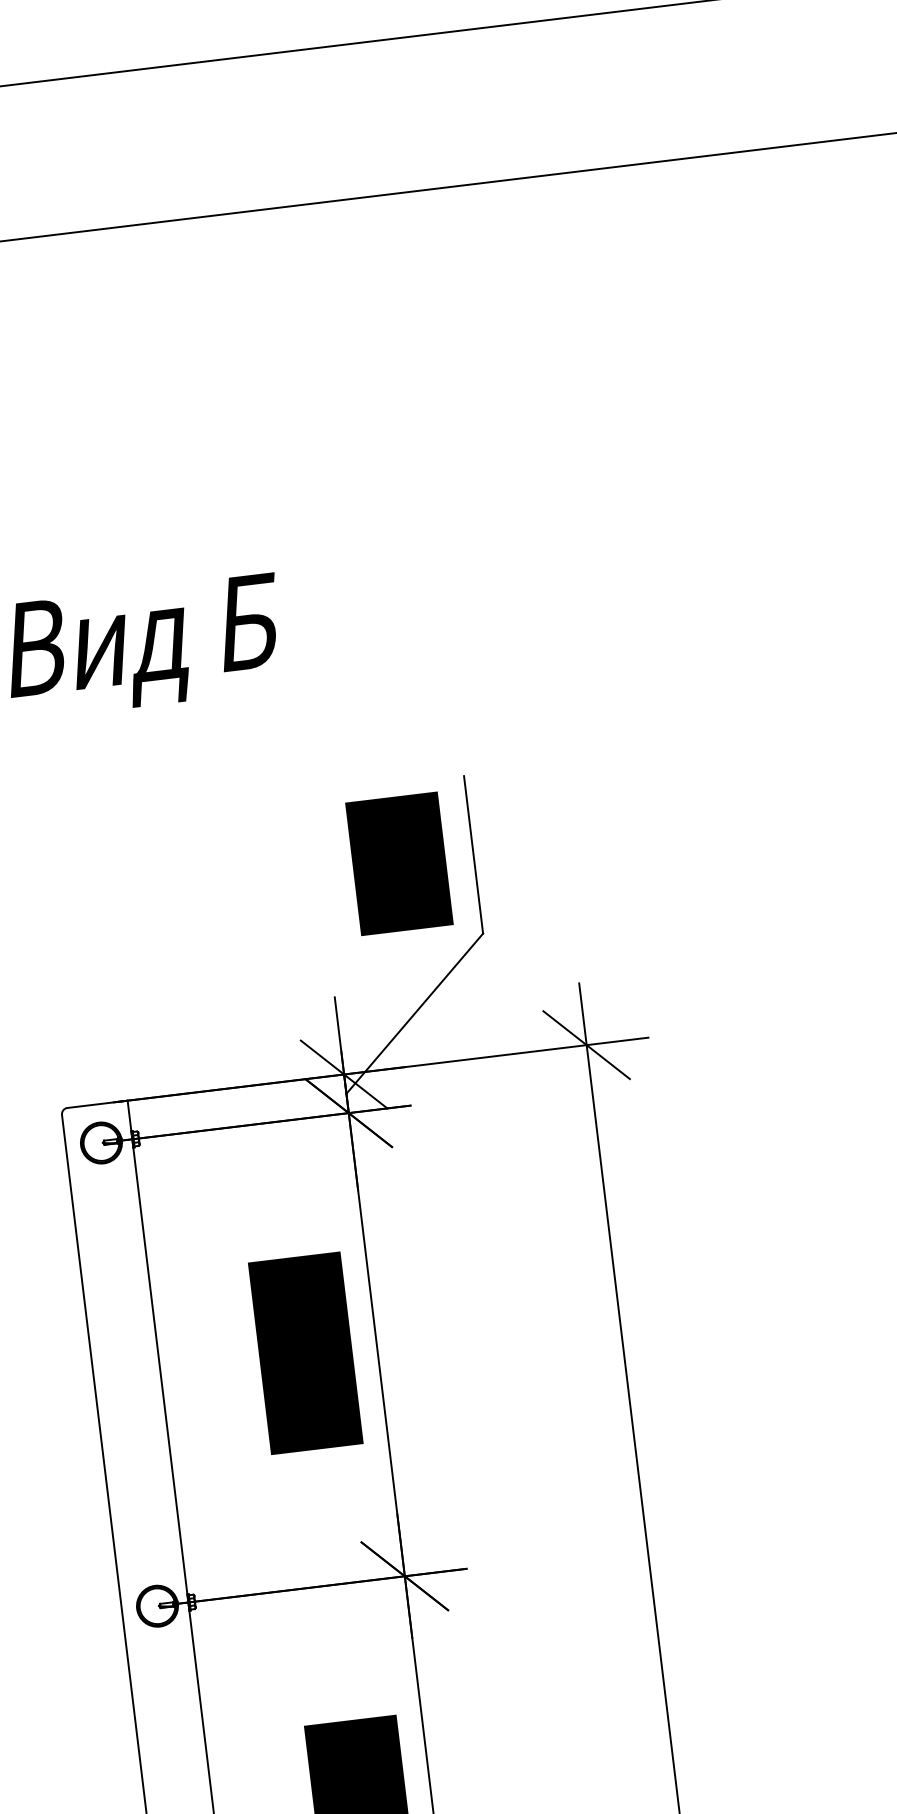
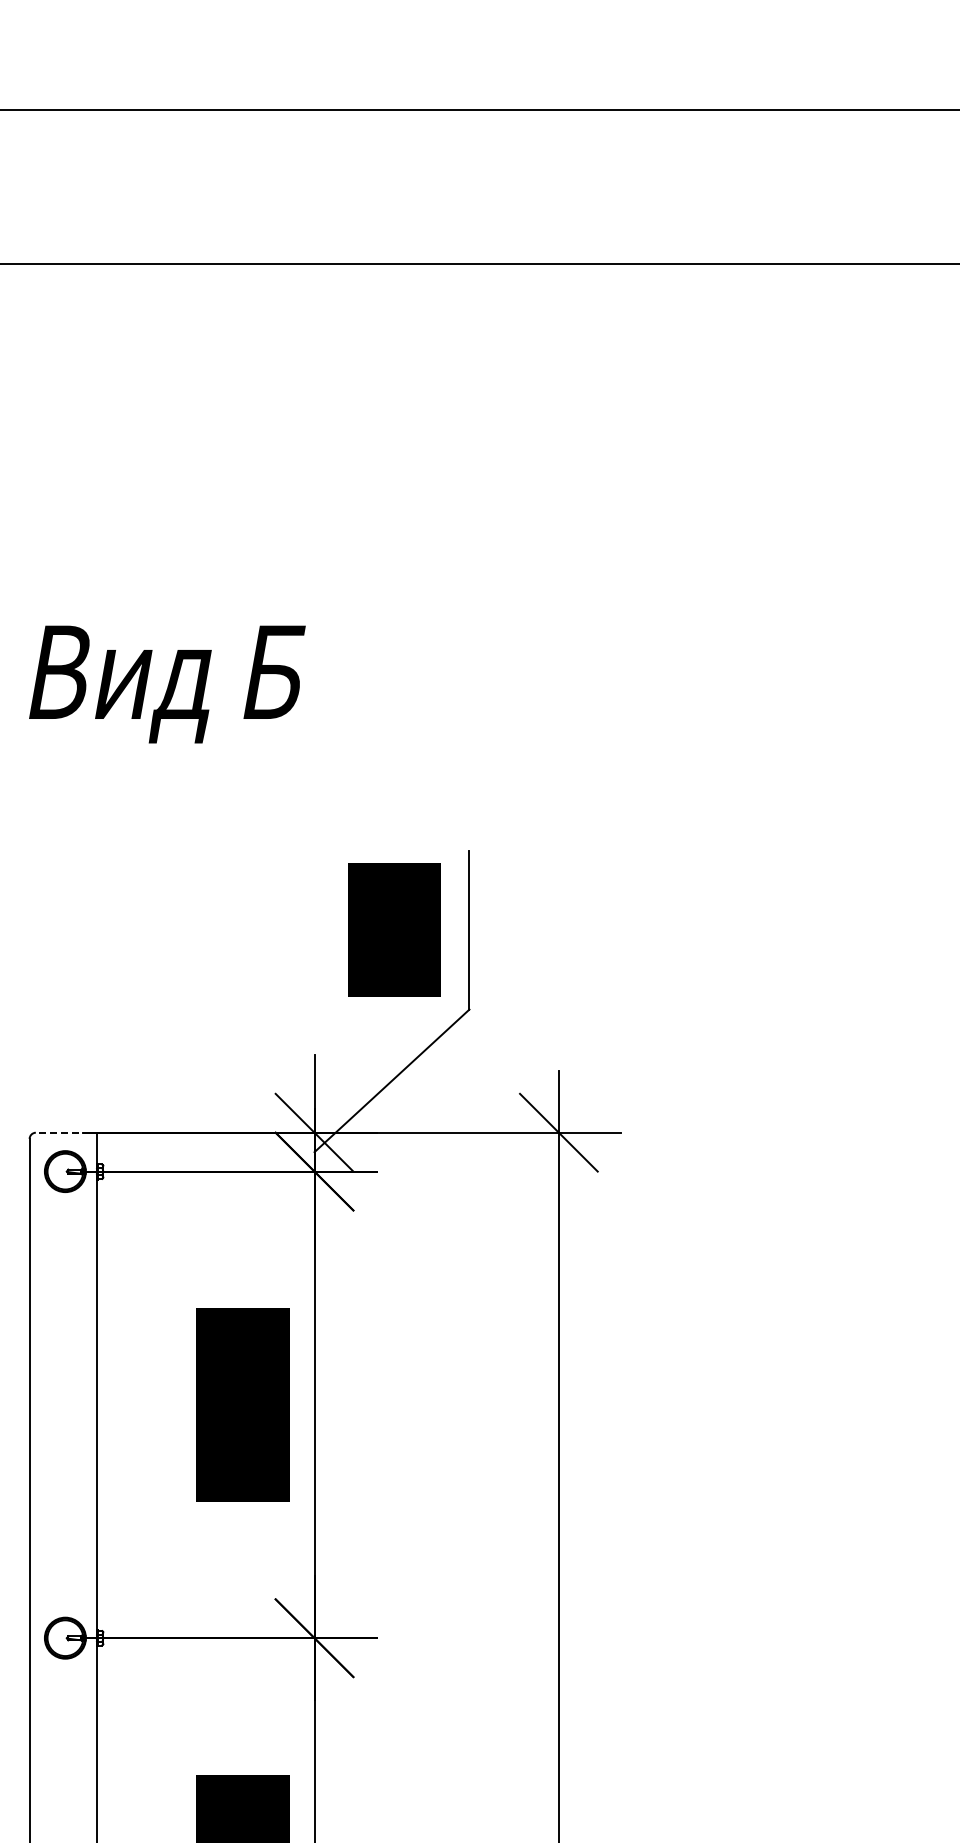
line: (93, 1104) -> (62, 1132), solid -> dashed

